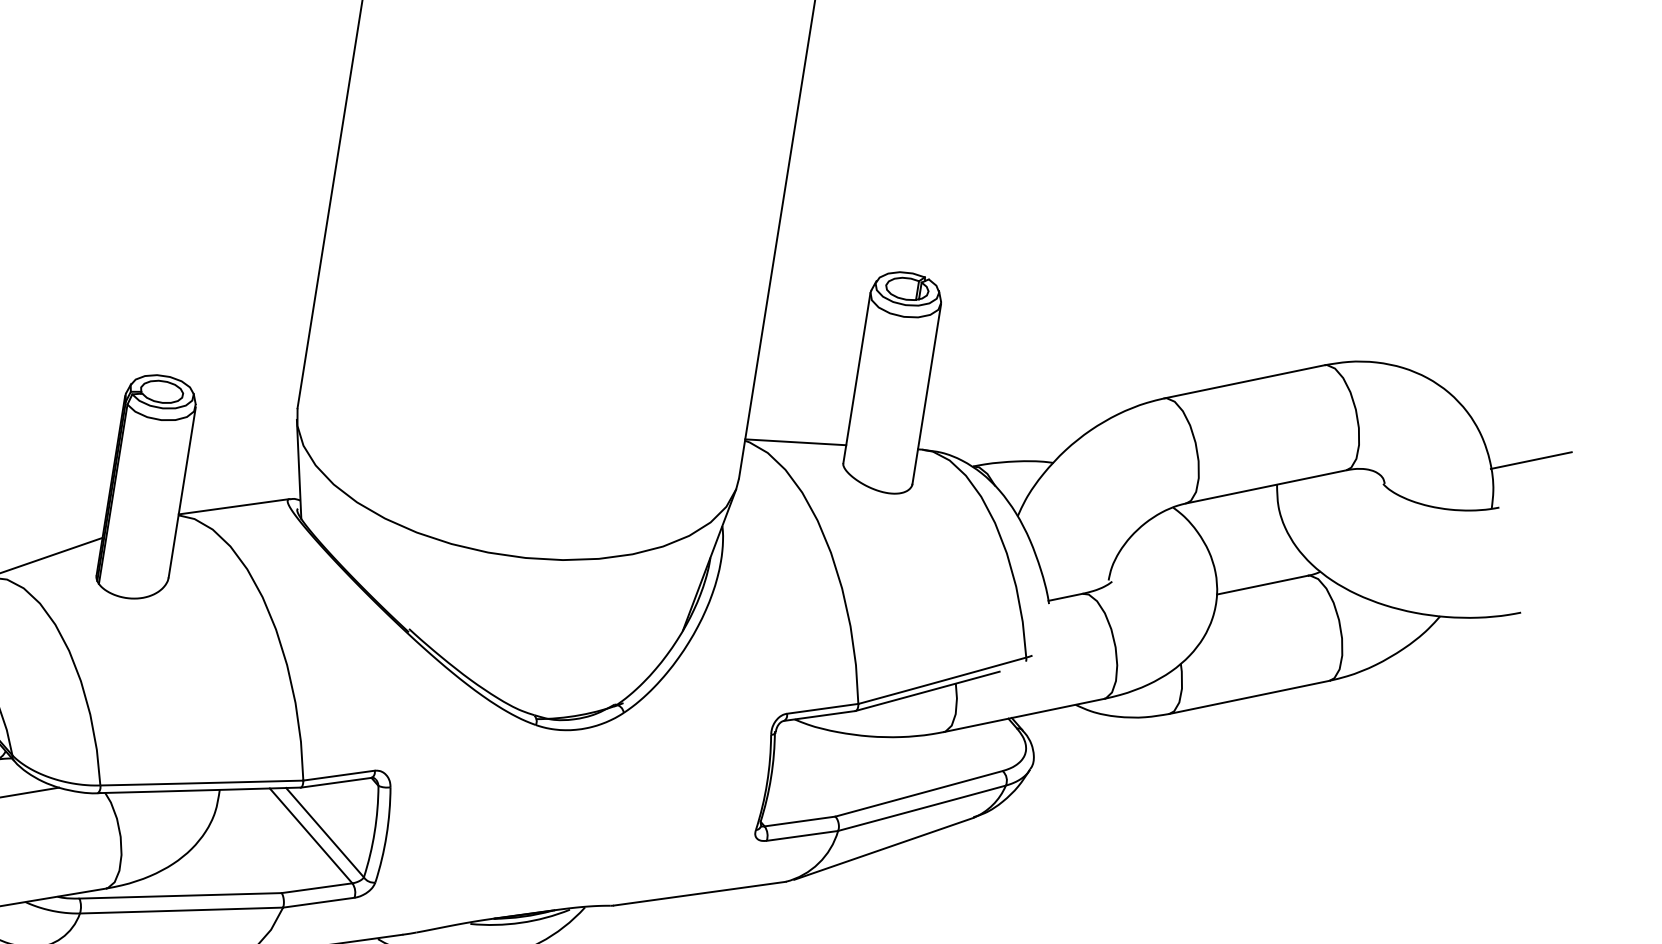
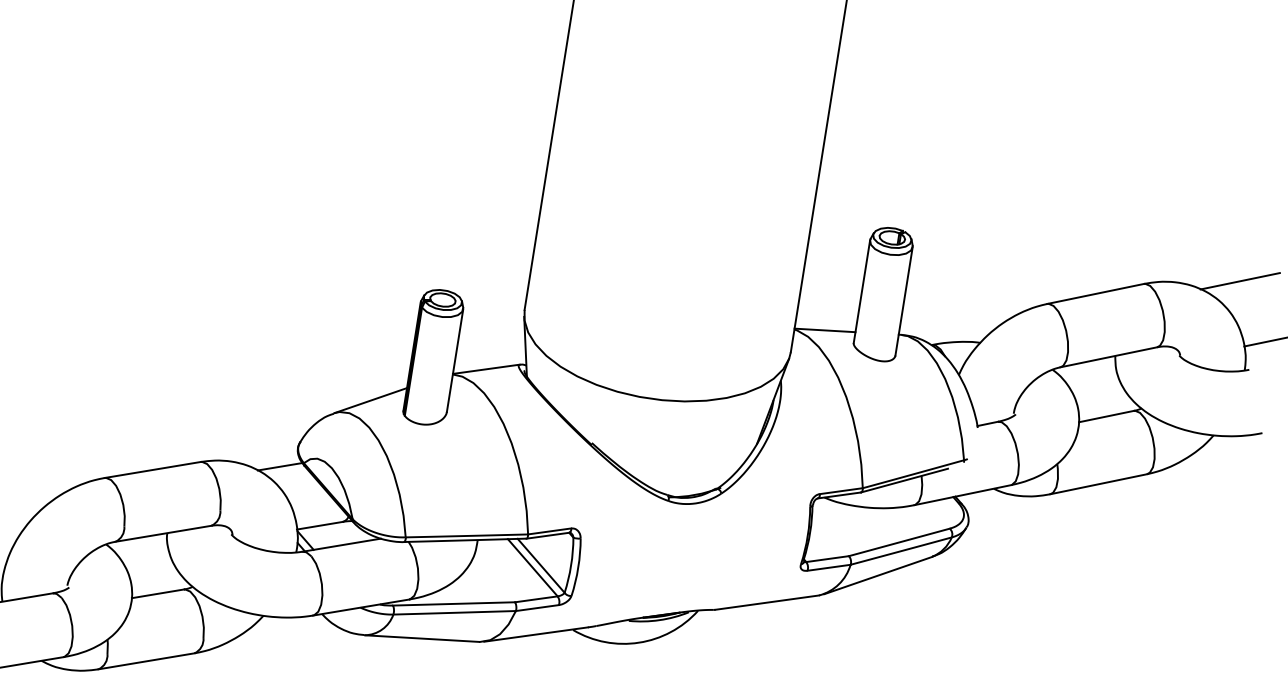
line: (1483, 361) -> (1239, 281), added

